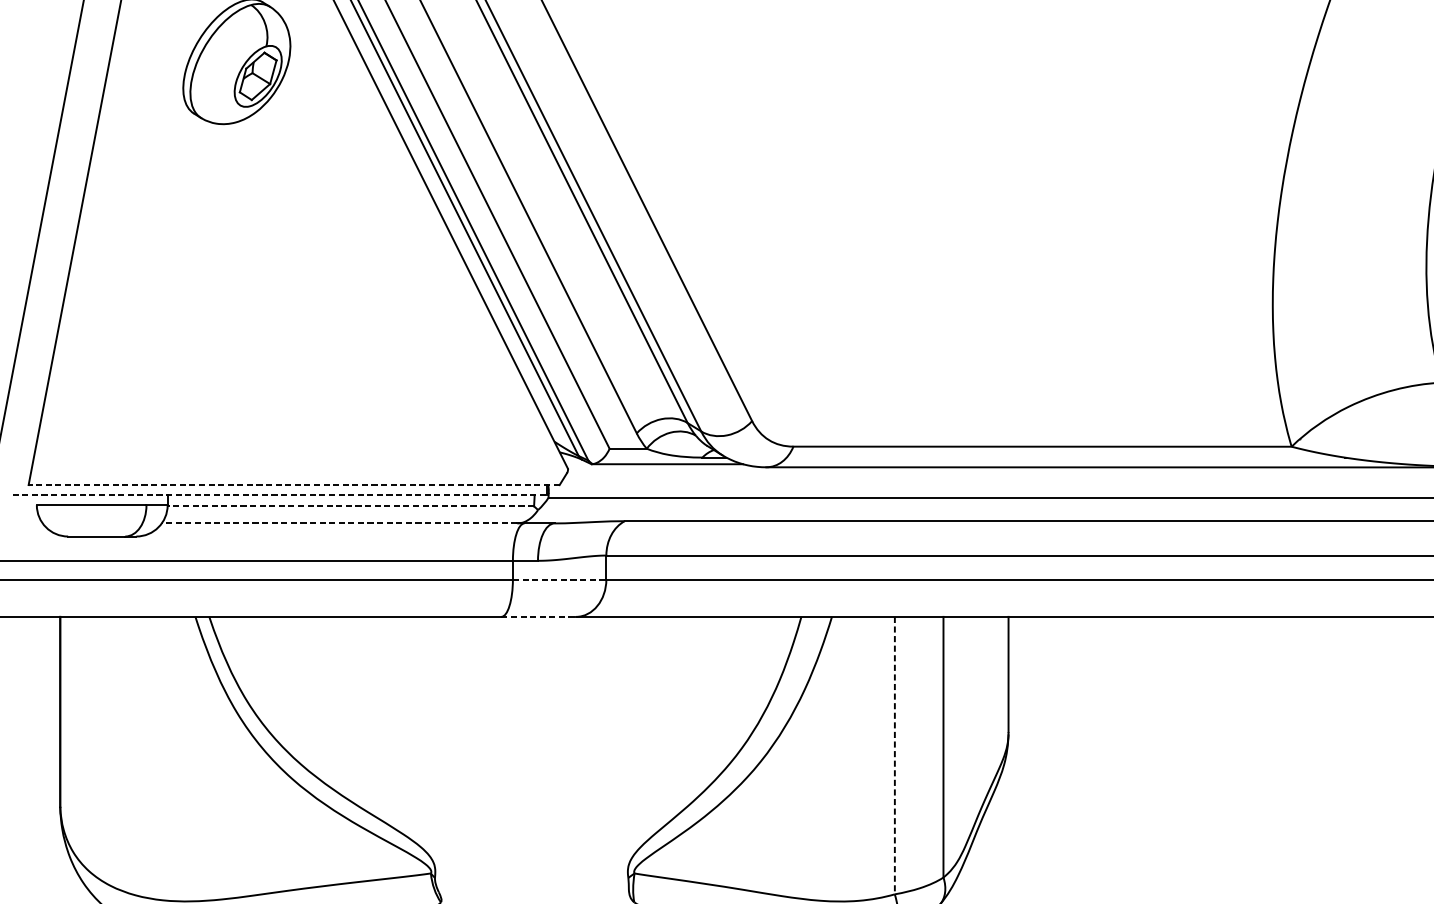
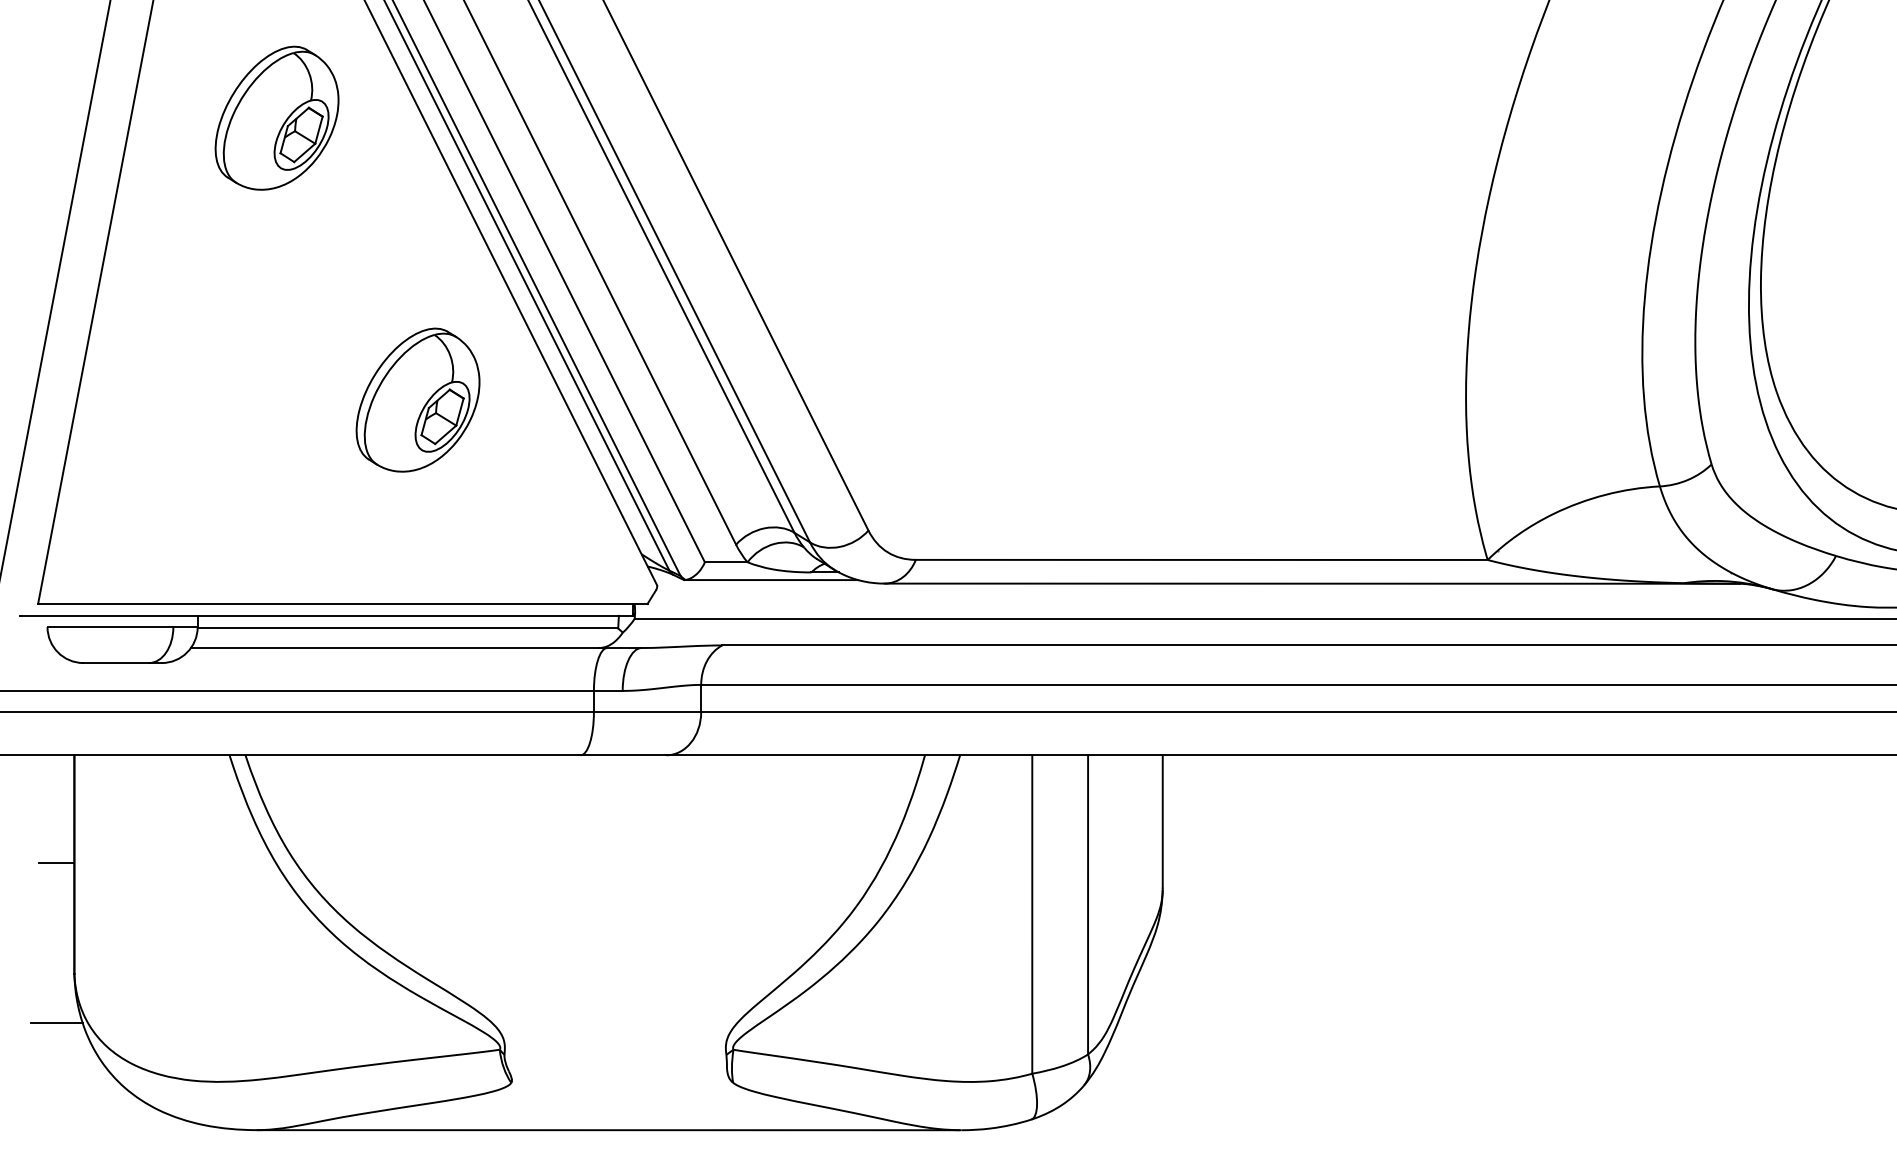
part: (359, 306) -> (417, 399), added
line: (293, 485) -> (342, 604), dashed -> solid
line: (279, 495) -> (326, 615), dashed -> solid
line: (350, 506) -> (407, 628), dashed -> solid
line: (339, 523) -> (394, 648), dashed -> solid
line: (559, 579) -> (647, 712), dashed -> solid
line: (538, 617) -> (623, 755), dashed -> solid
line: (44, 710) -> (56, 862), added
line: (895, 755) -> (1032, 914), dashed -> solid
line: (44, 850) -> (56, 1023), added

